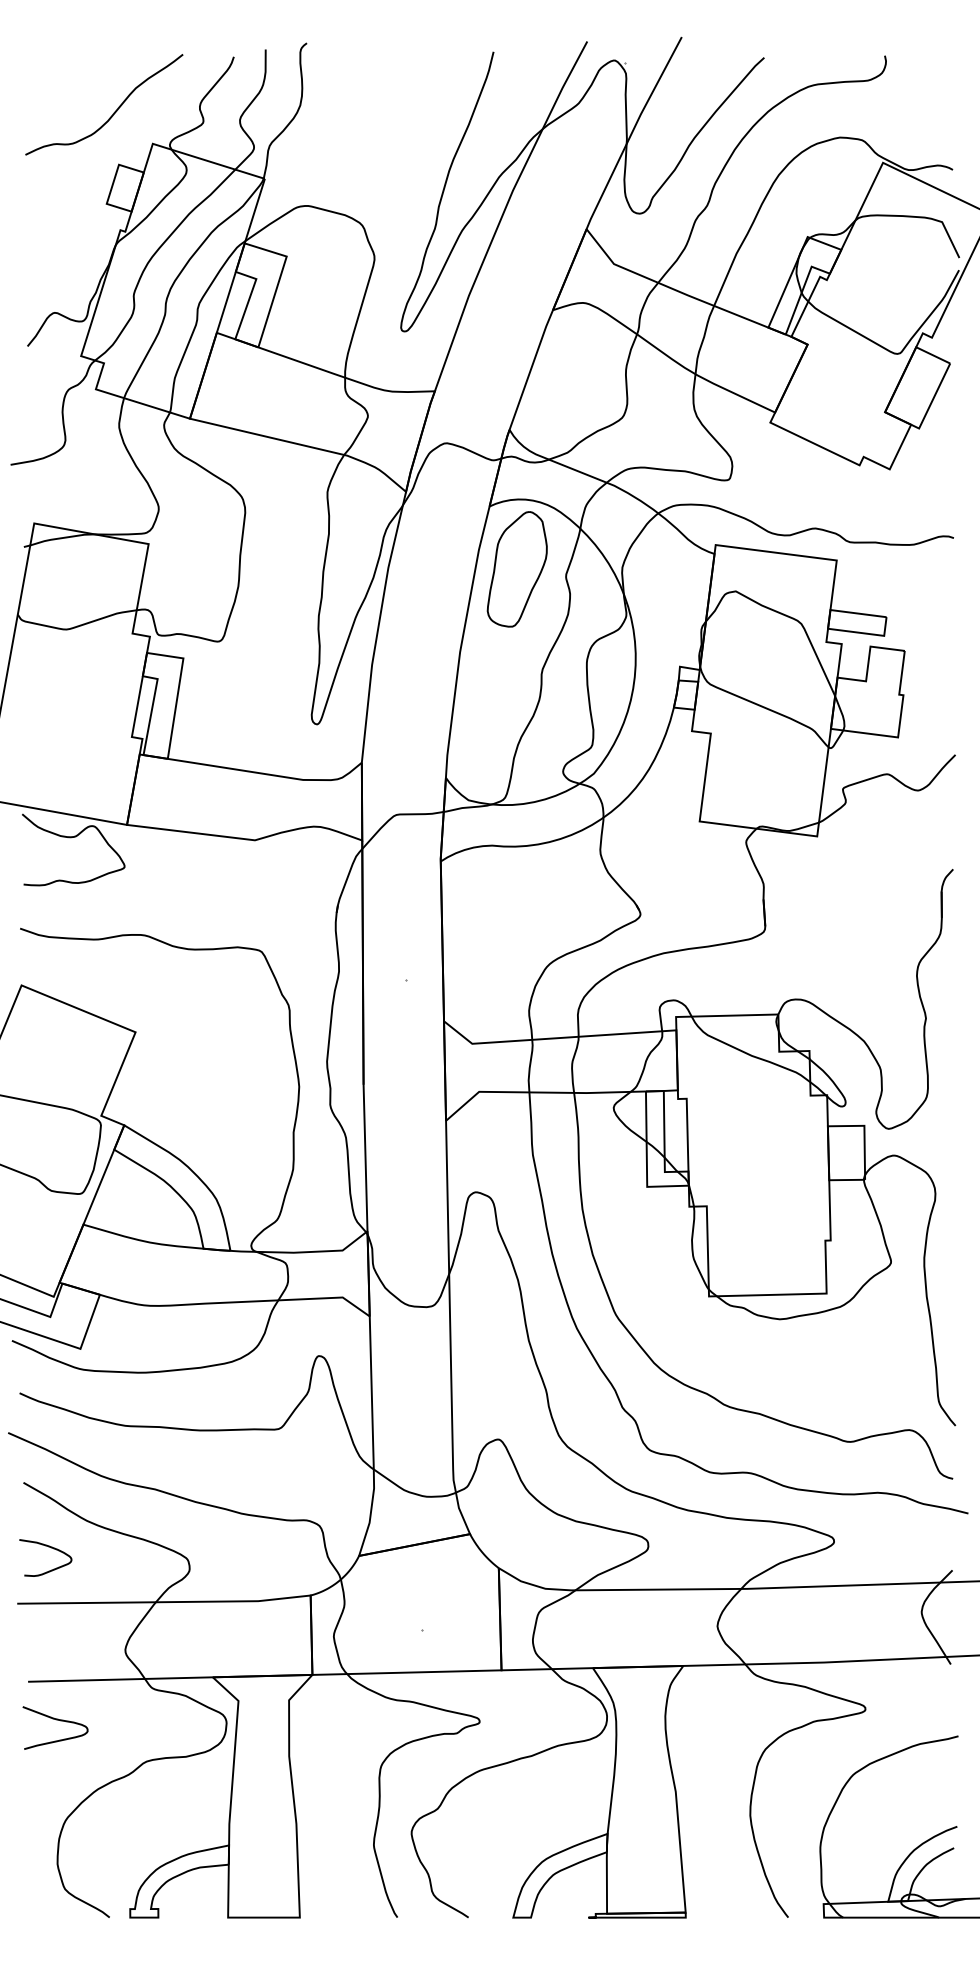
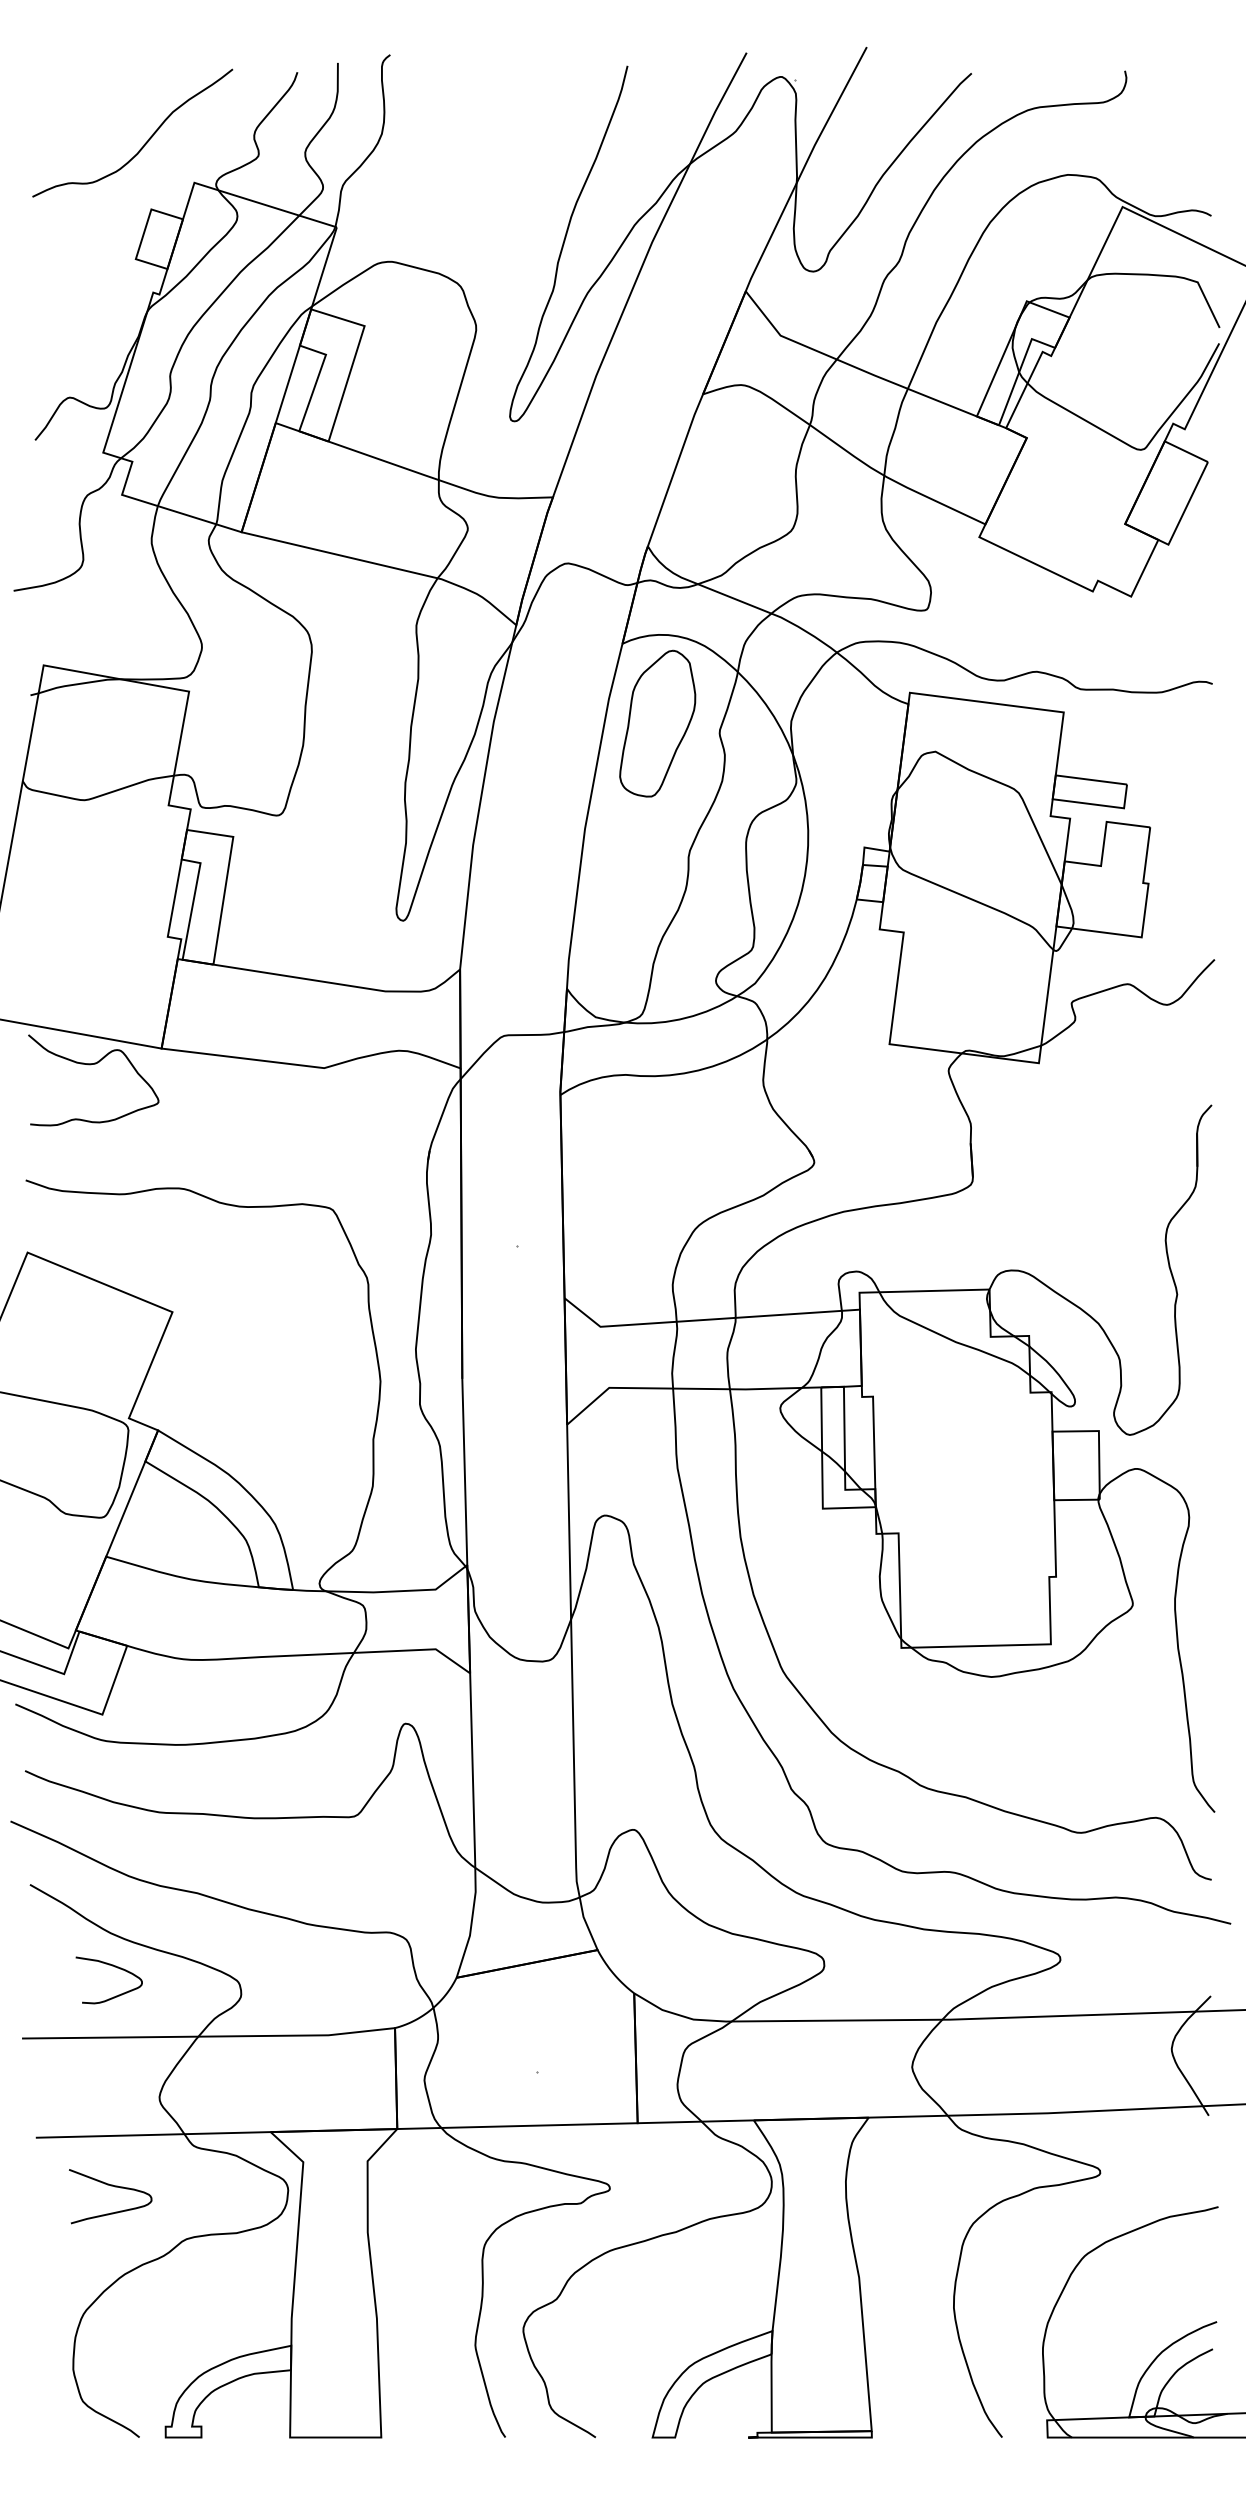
curve: (49, 1547) -> (114, 1967), moved
curve: (55, 1720) -> (110, 2186), moved

